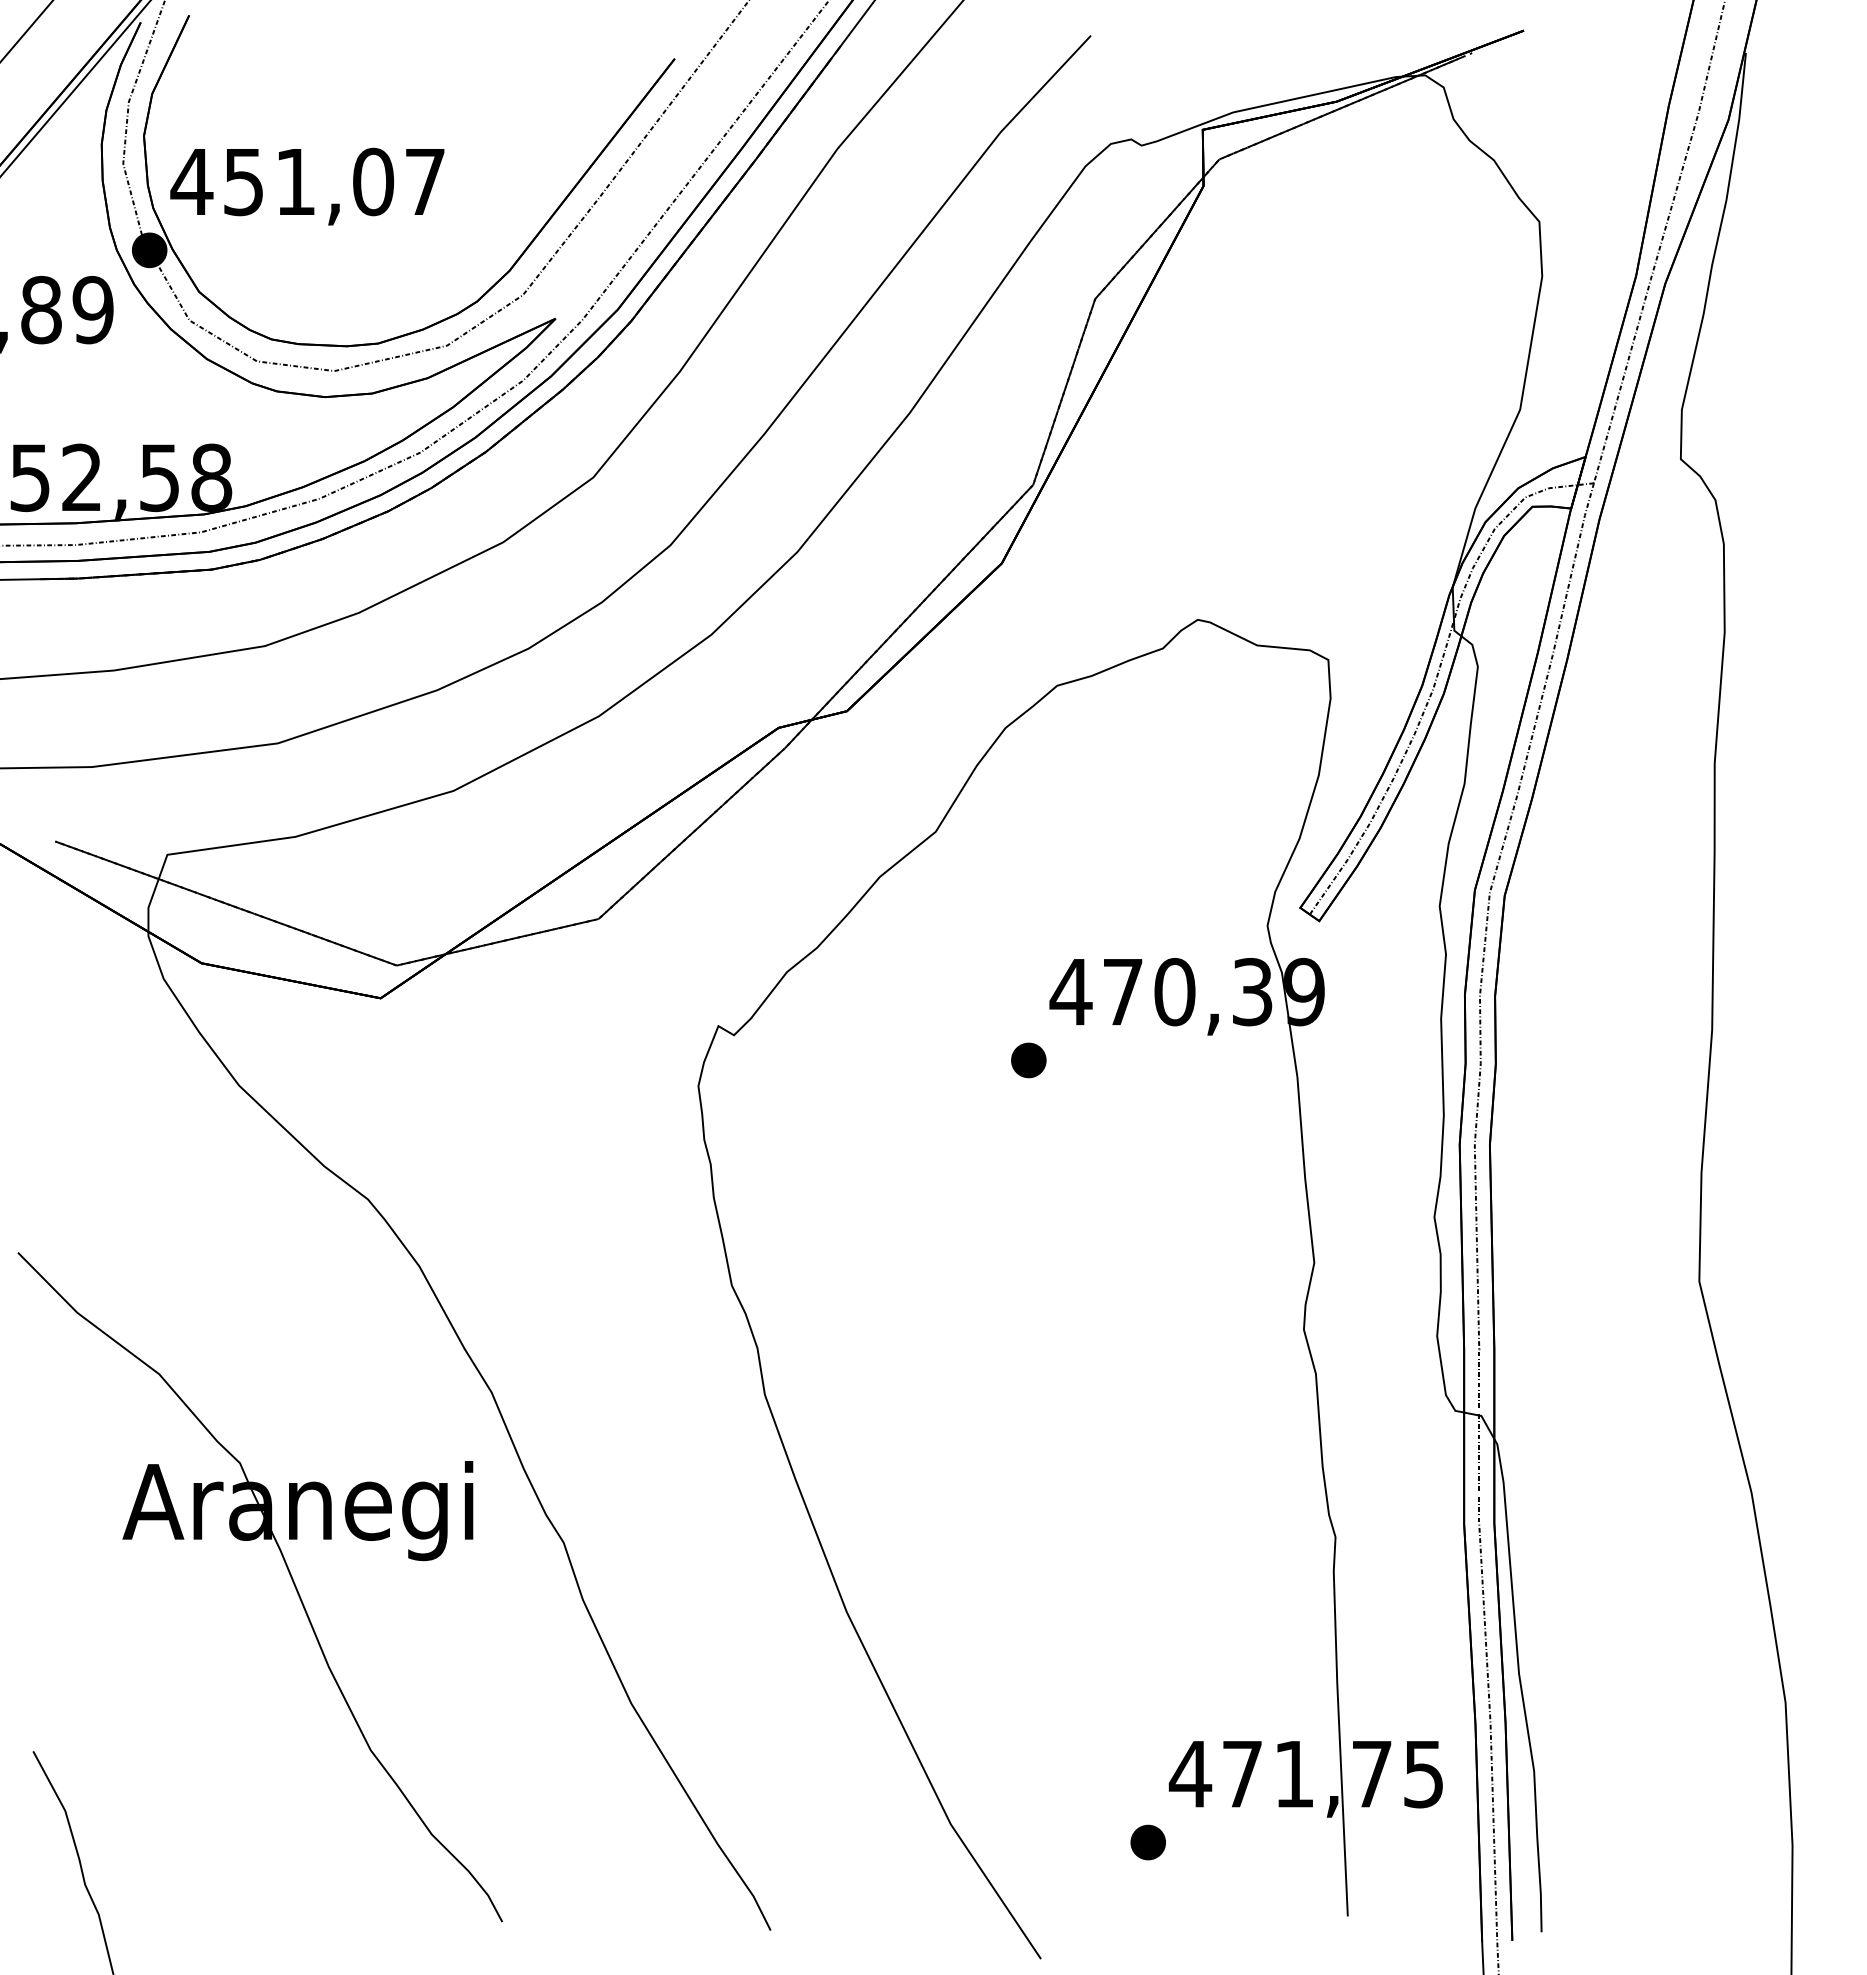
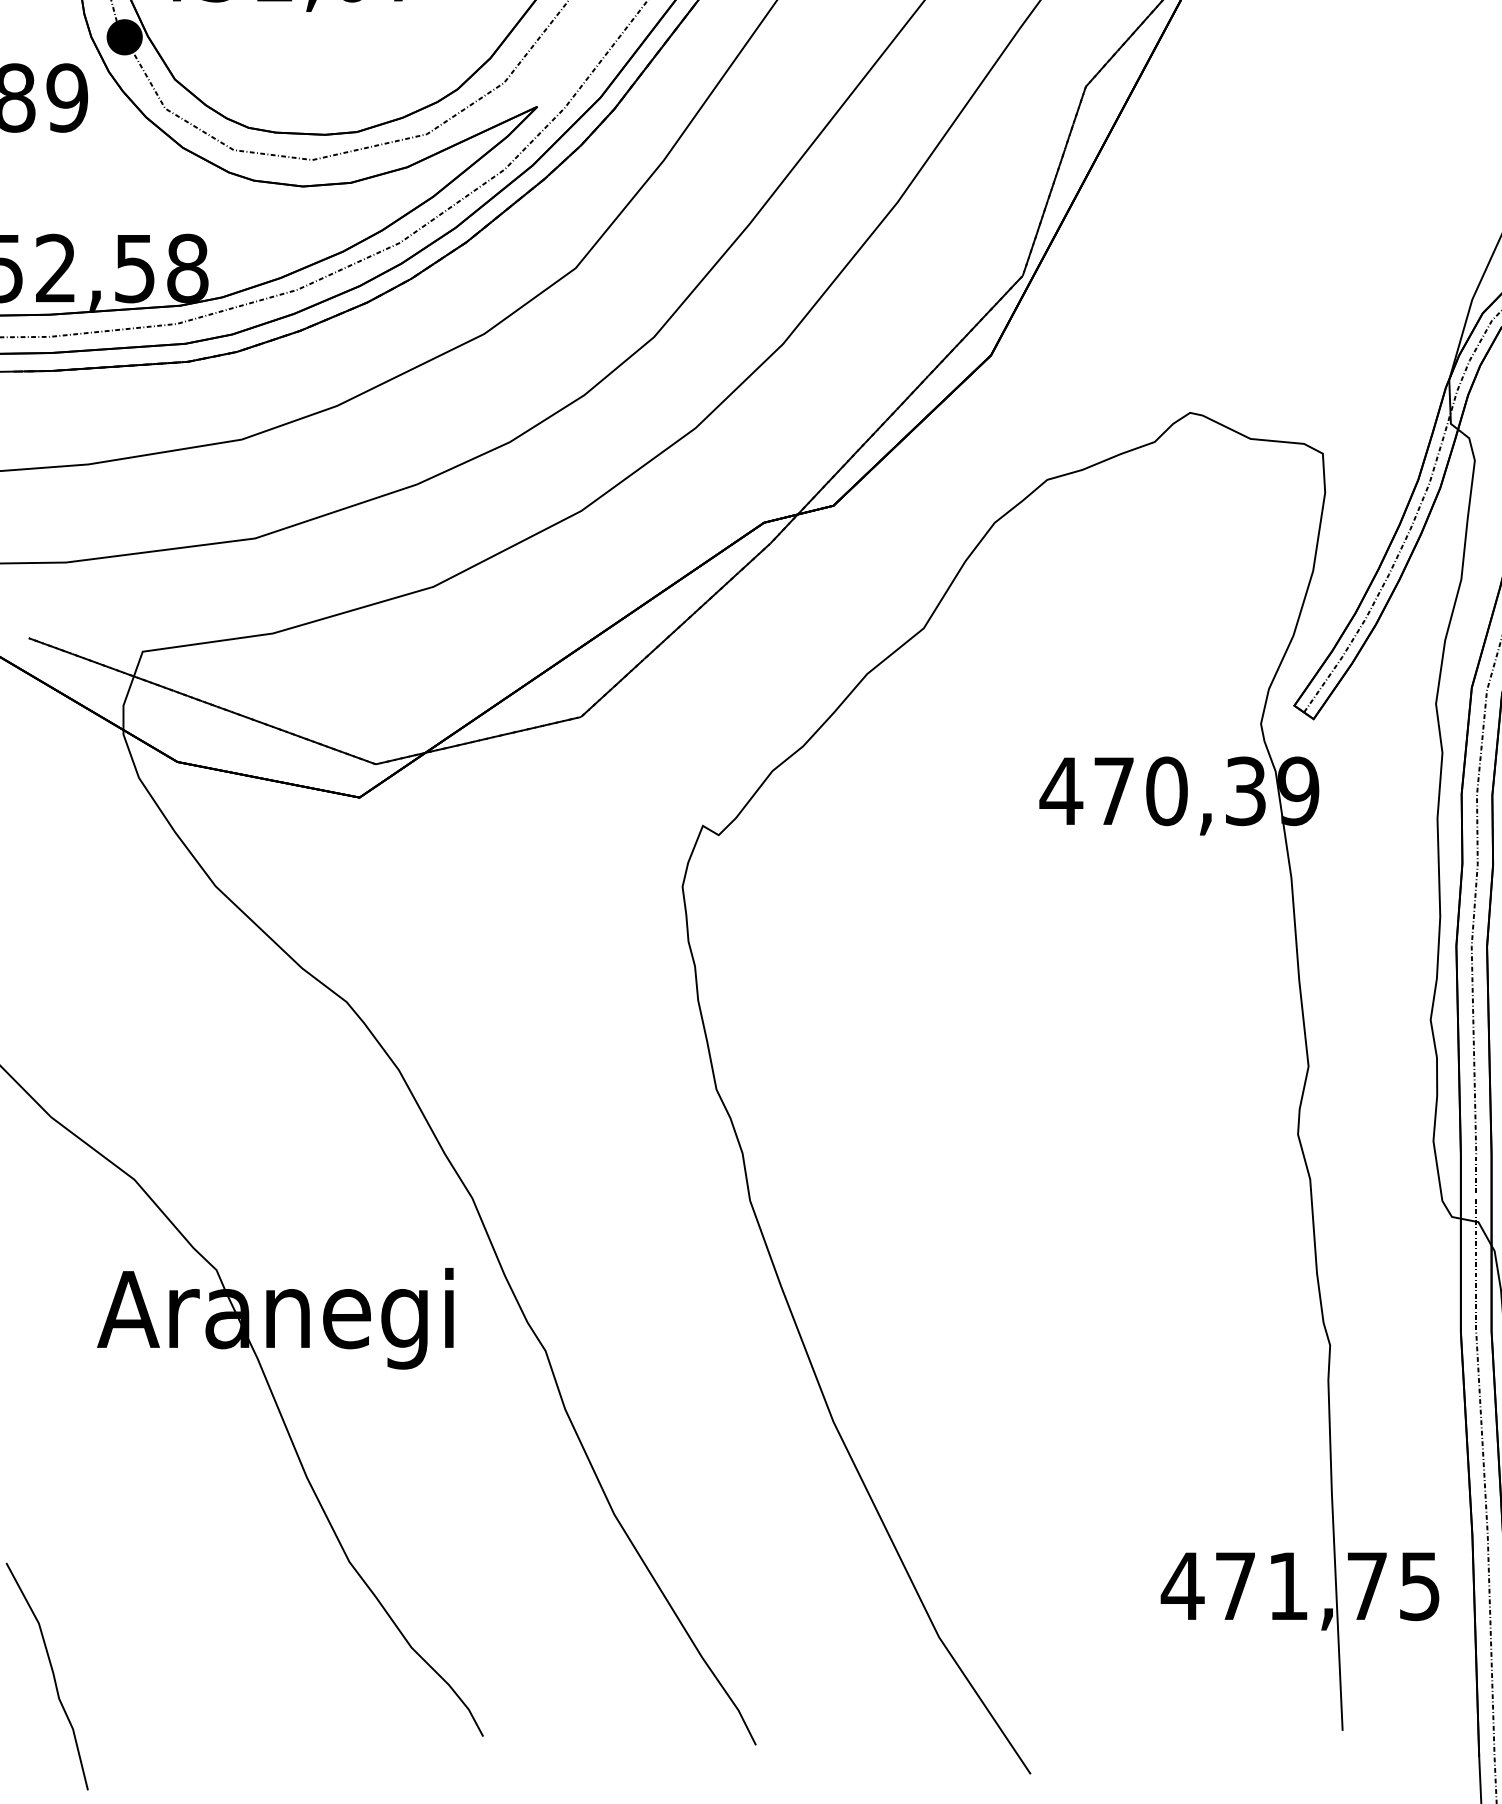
part: (1028, 1060) -> (1018, 860), removed
part: (1147, 1842) -> (1139, 1655), removed

